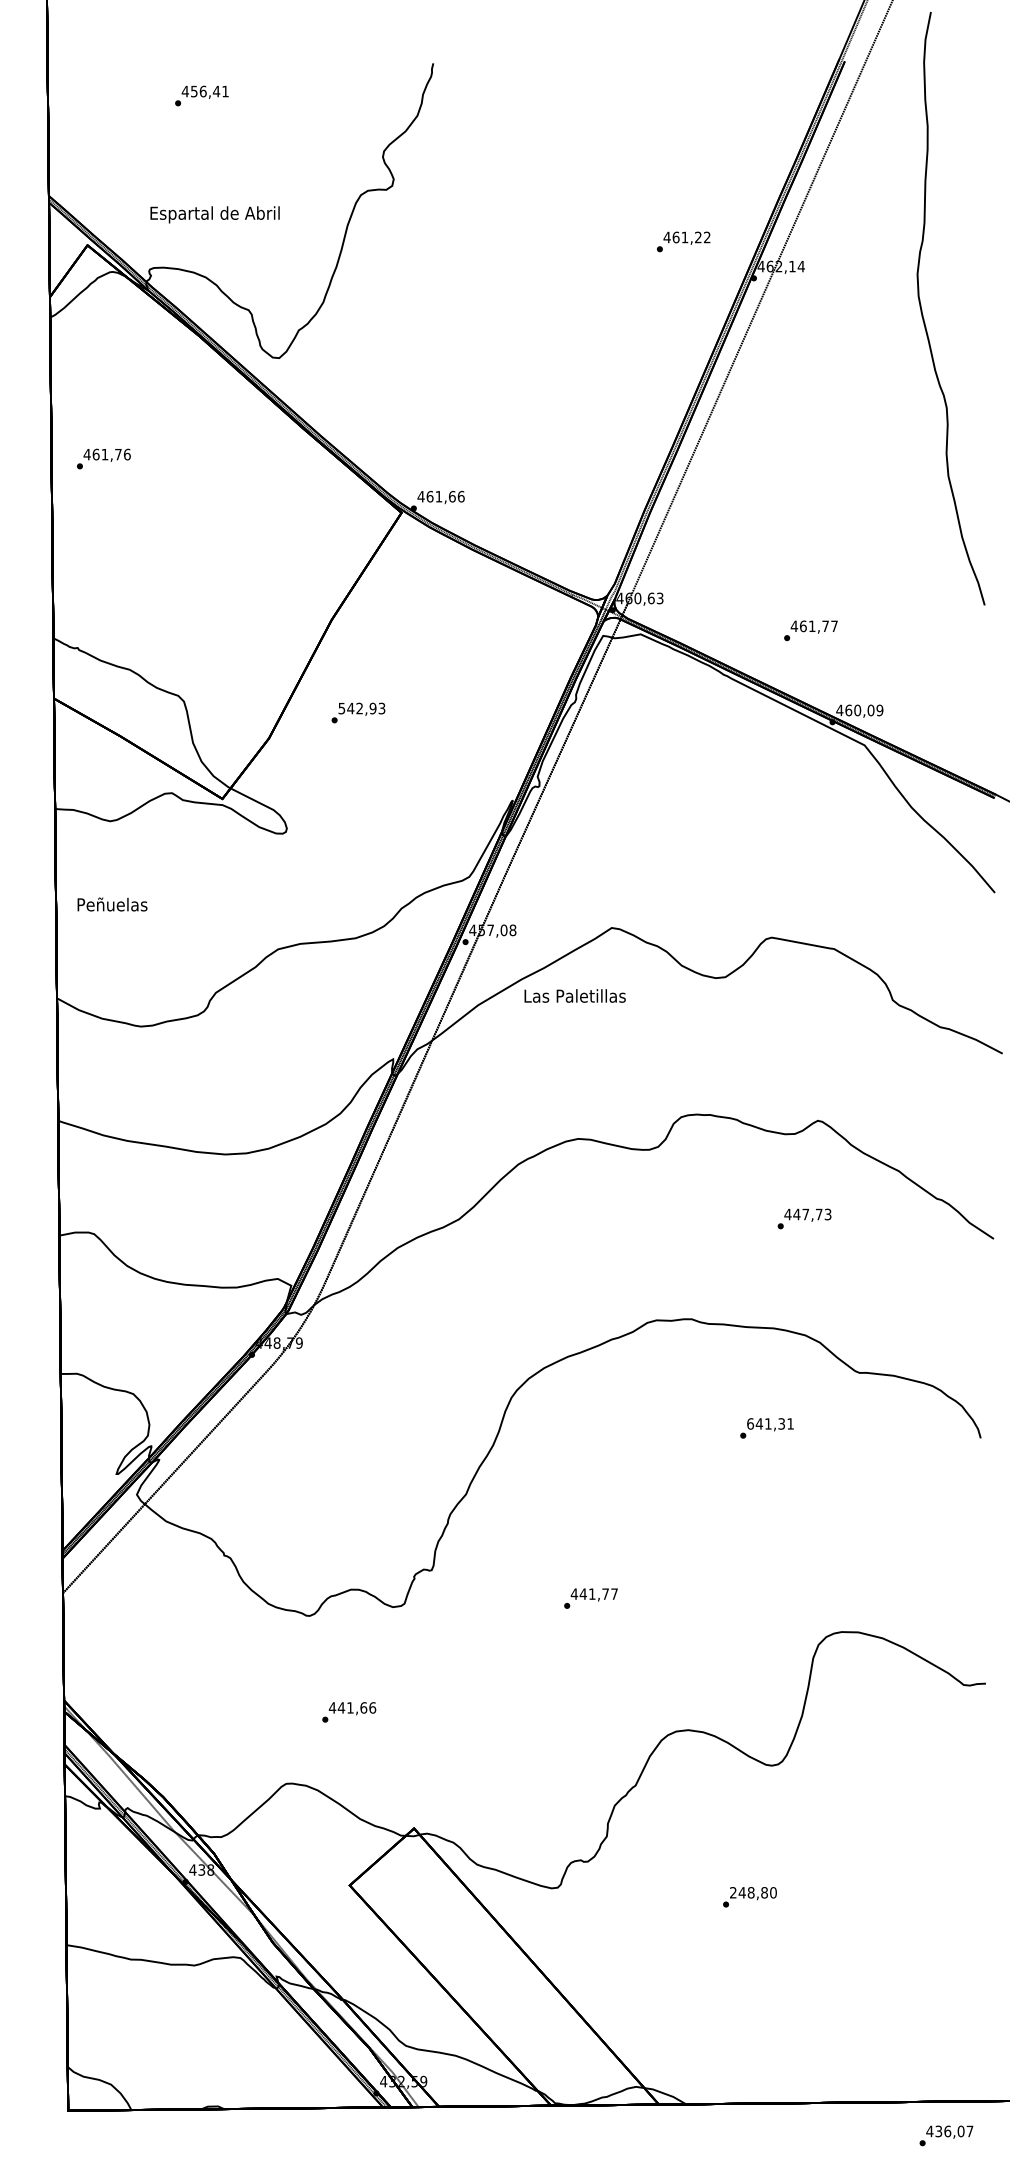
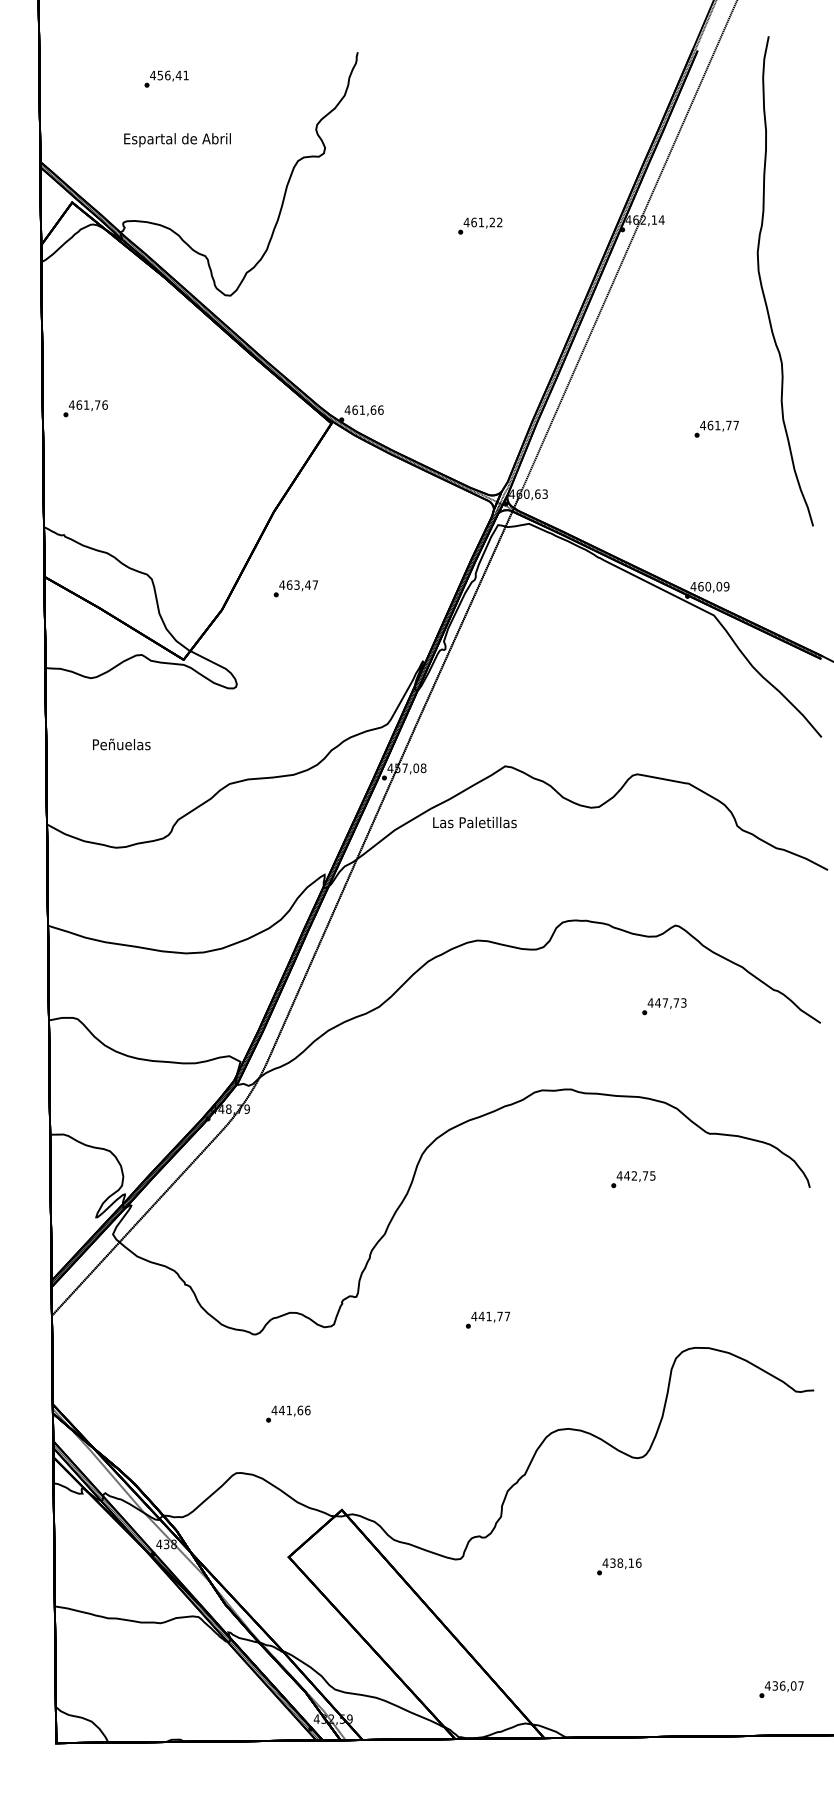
text: (214, 214) -> (177, 139), moved
text: (683, 241) -> (480, 225), moved
part: (923, 314) -> (762, 286), moved
text: (103, 458) -> (85, 408), moved
text: (810, 630) -> (716, 428), moved
text: (361, 708) -> (298, 585), 542,93 -> 463,47
text: (112, 904) -> (121, 744), moved
text: (769, 1423) -> (635, 1175), 641,31 -> 442,75
text: (752, 1892) -> (621, 1562), 248,80 -> 438,16
text: (946, 2135) -> (781, 1689), moved

